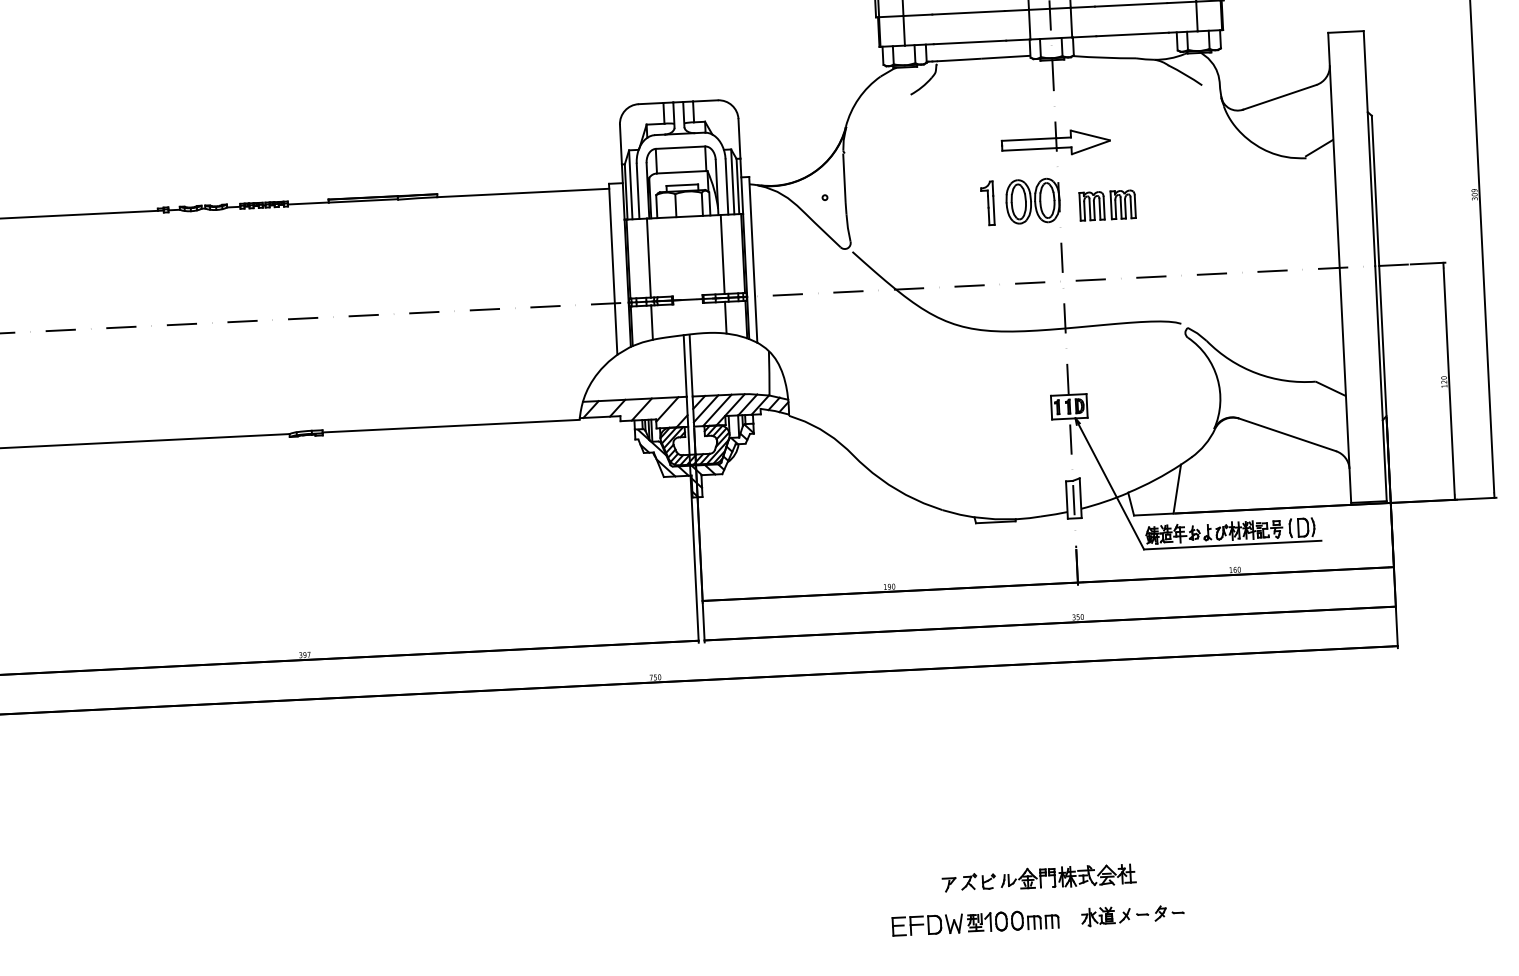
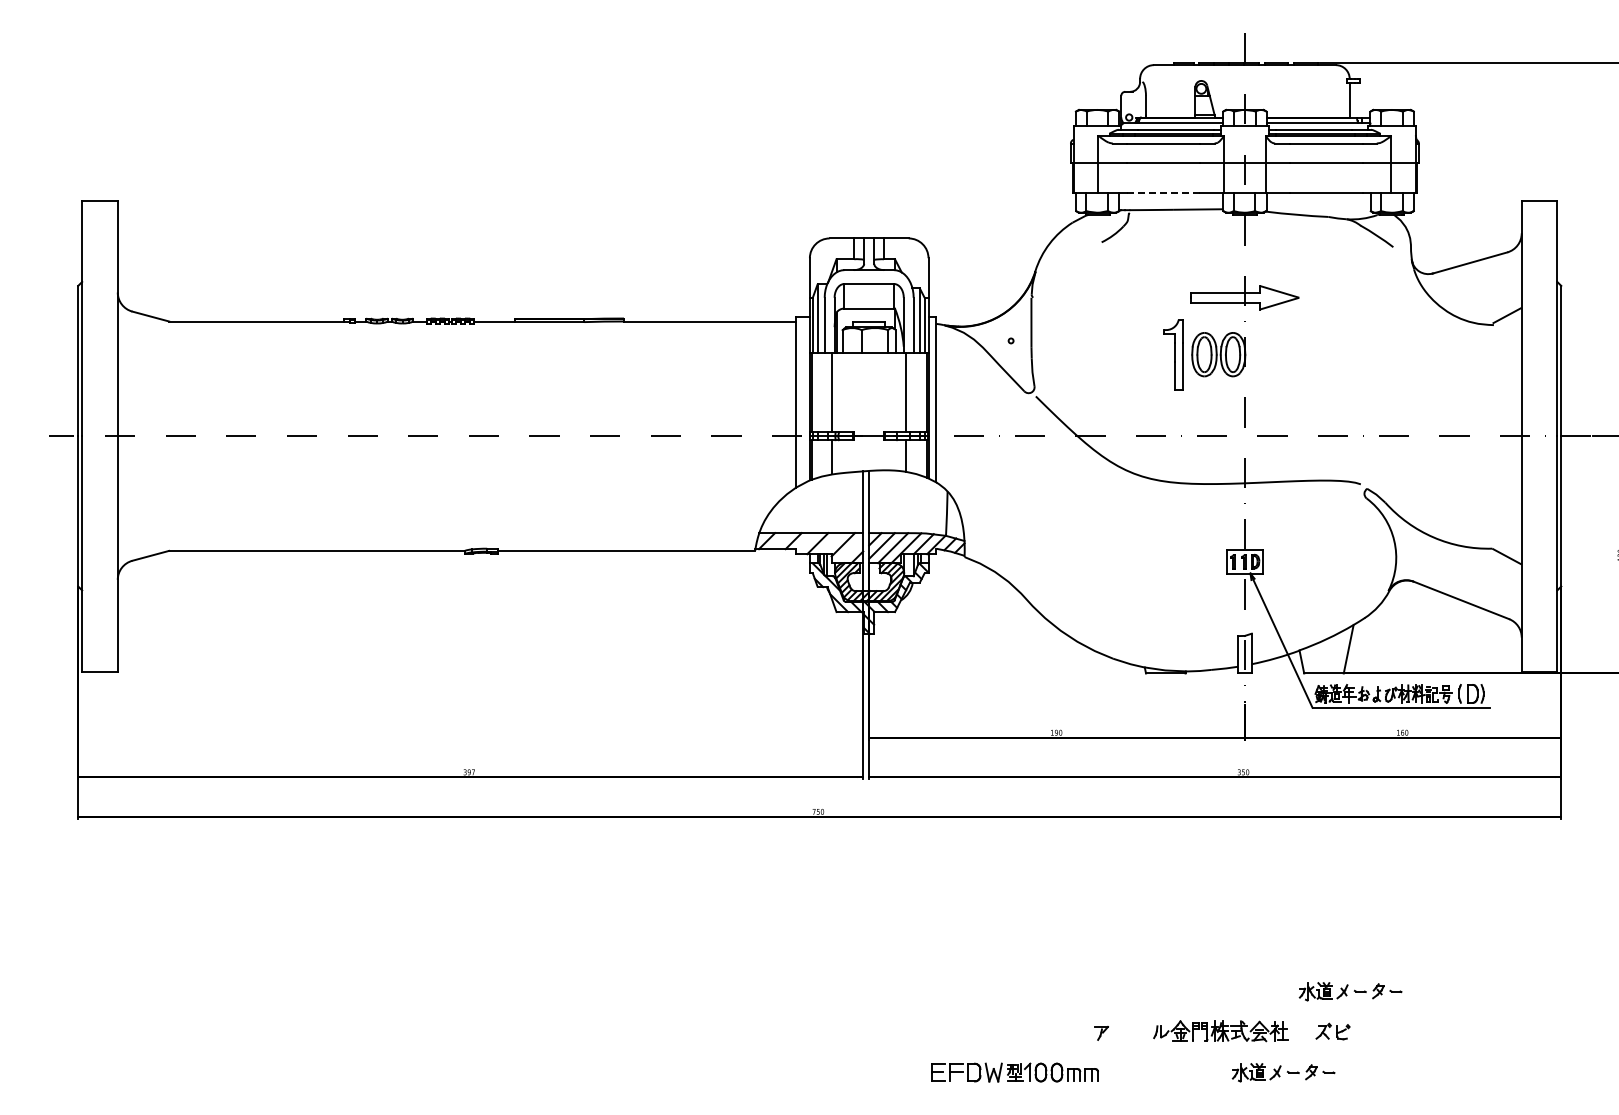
line: (969, 41) -> (1163, 192), solid -> dashed
part: (986, 203) -> (1172, 354), size x1.6
part: (1107, 204) -> (1292, 361), removed
part: (1195, 830) -> (1350, 991), added
part: (977, 881) -> (1332, 1031), moved
part: (975, 922) -> (1014, 1072), moved

